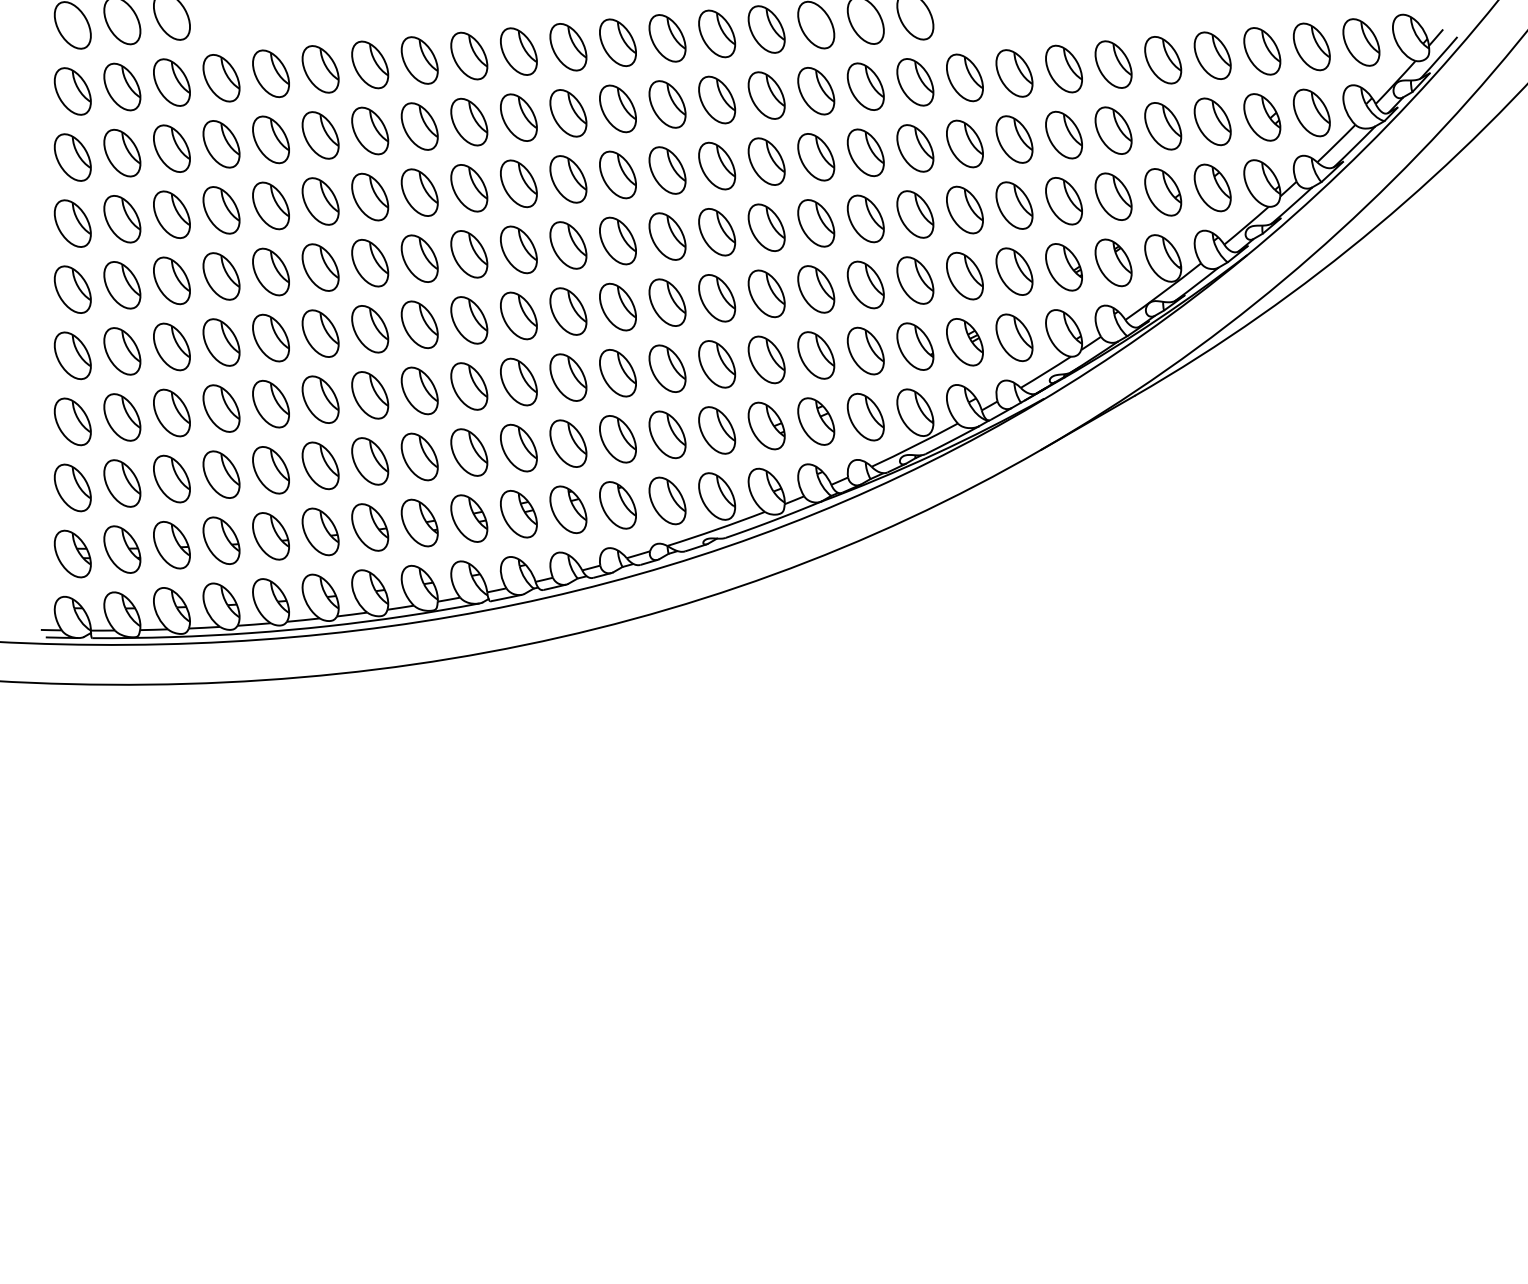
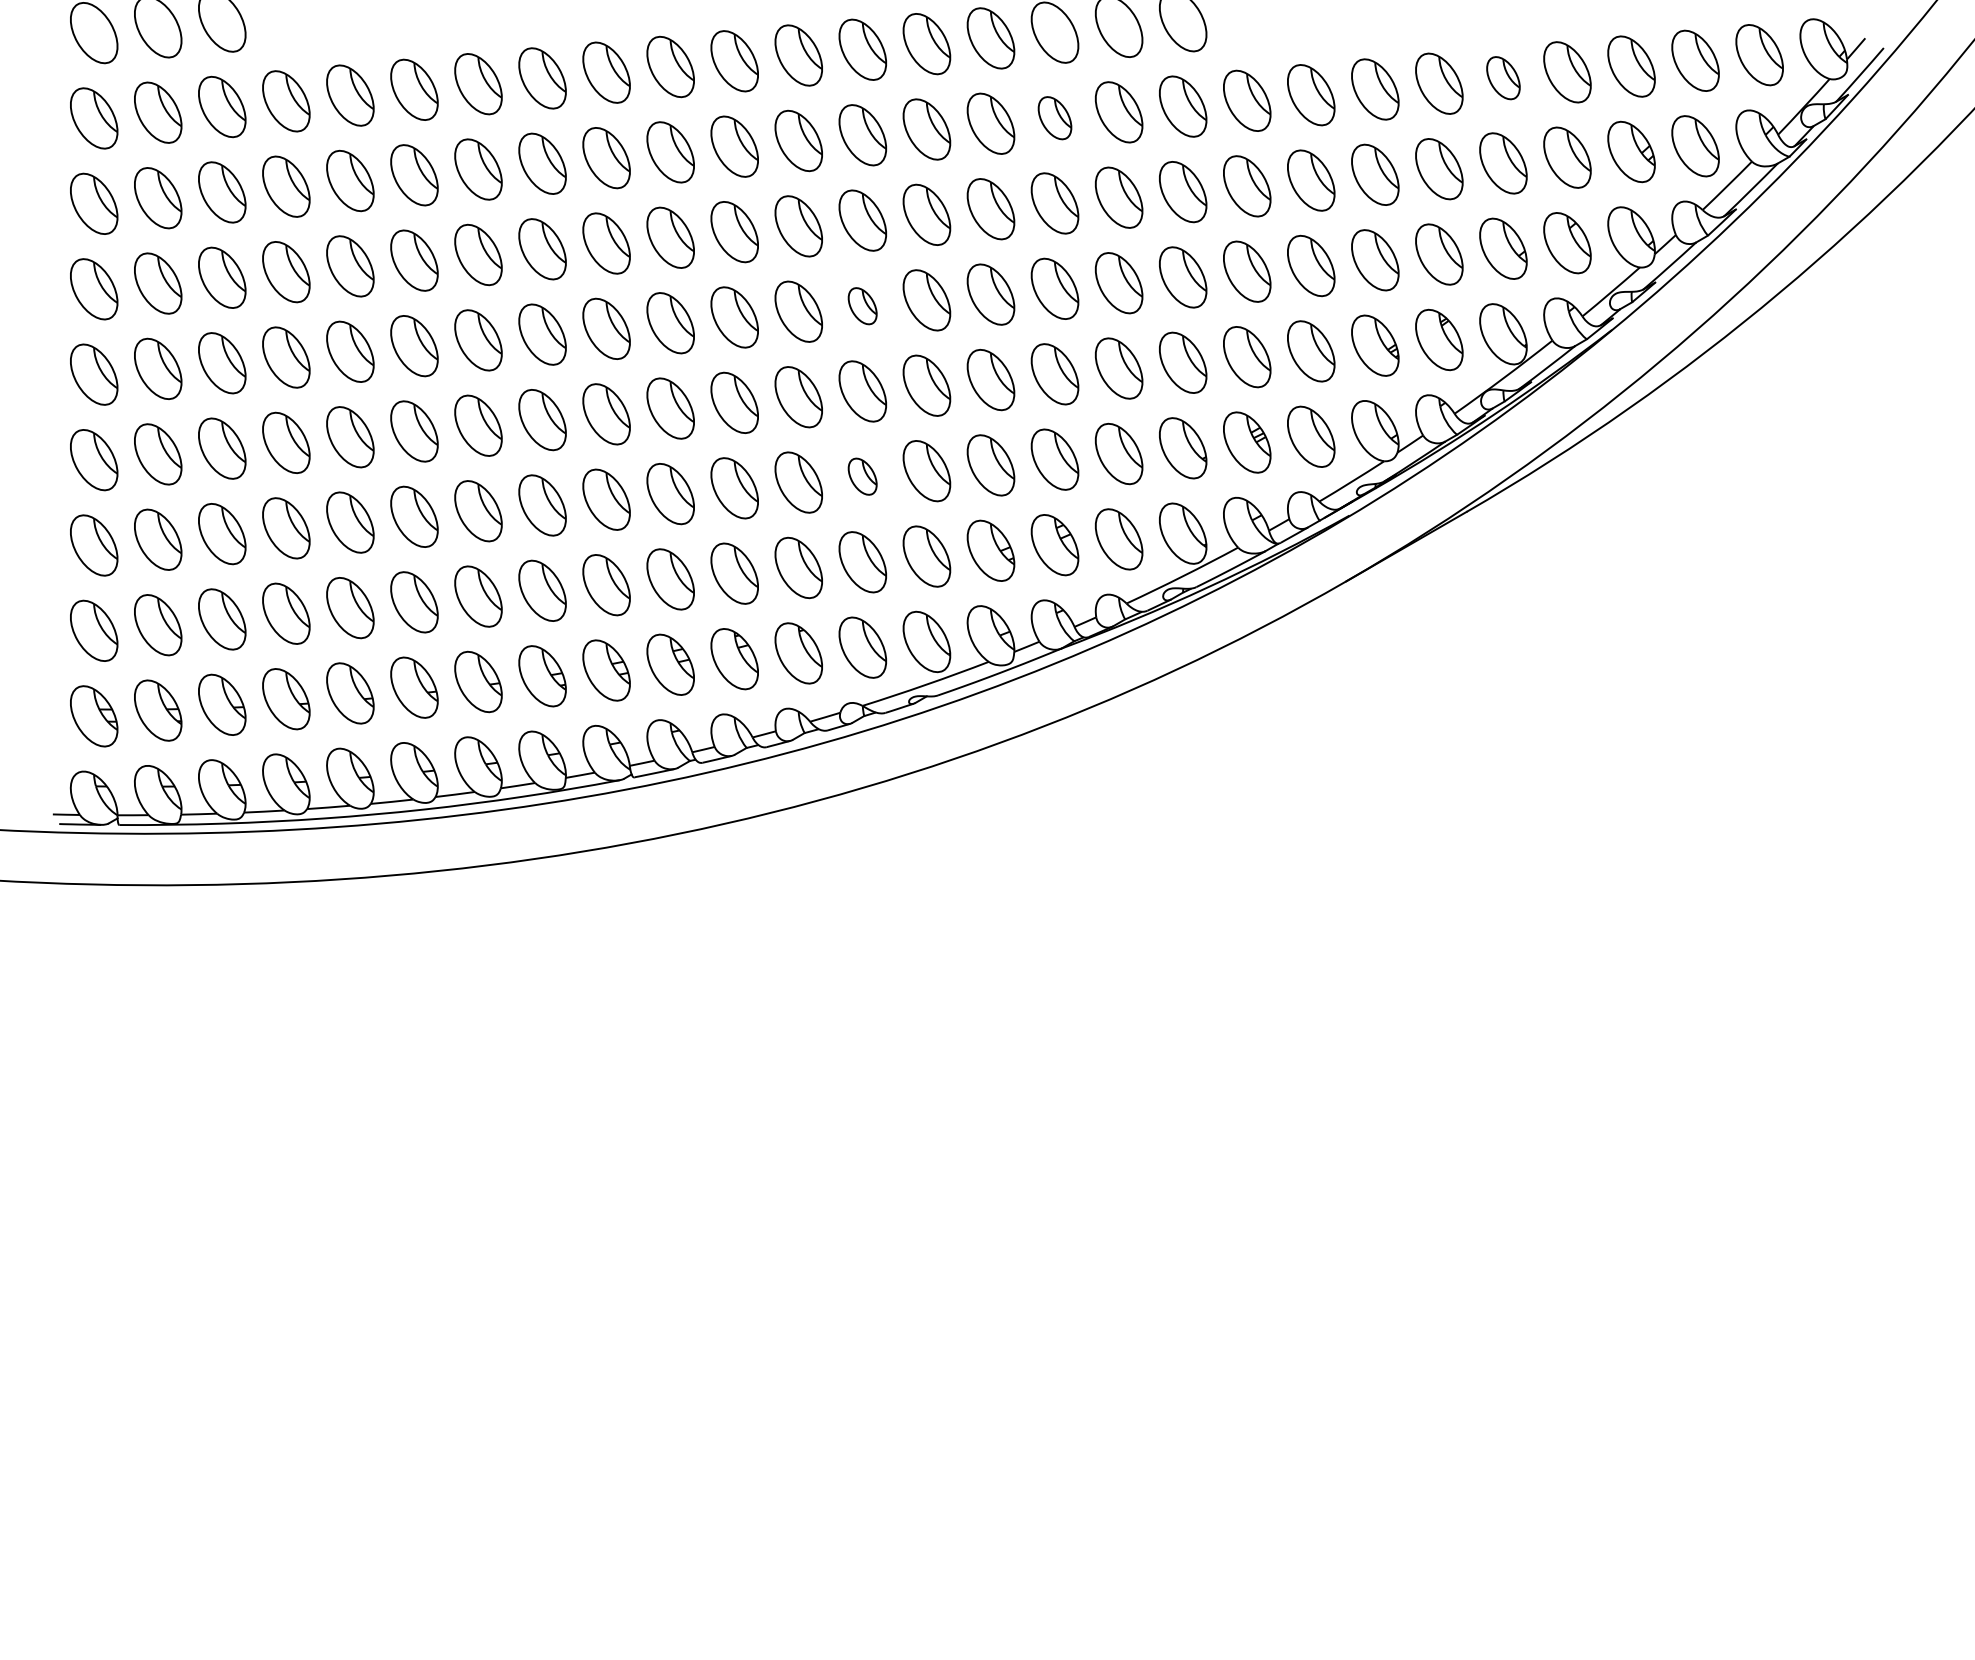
part: (1163, 60) -> (1503, 78), size x0.7
part: (815, 91) -> (1054, 118), size x0.7
part: (667, 236) -> (862, 306), size x0.6
part: (667, 368) -> (862, 476), size x0.6

